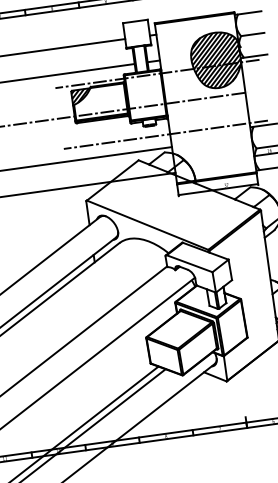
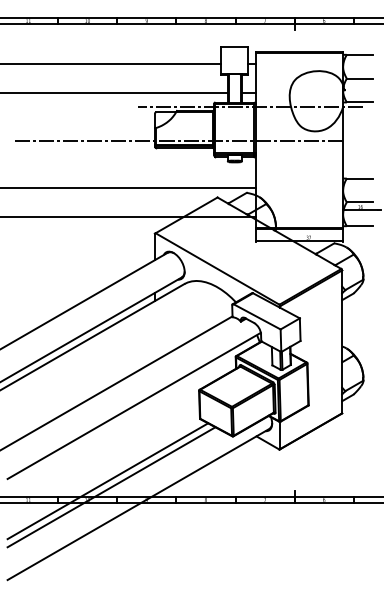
hatch: (216, 60) -> (316, 101), removed
hatch: (80, 96) -> (164, 119), removed
line: (165, 134) -> (250, 173), removed

